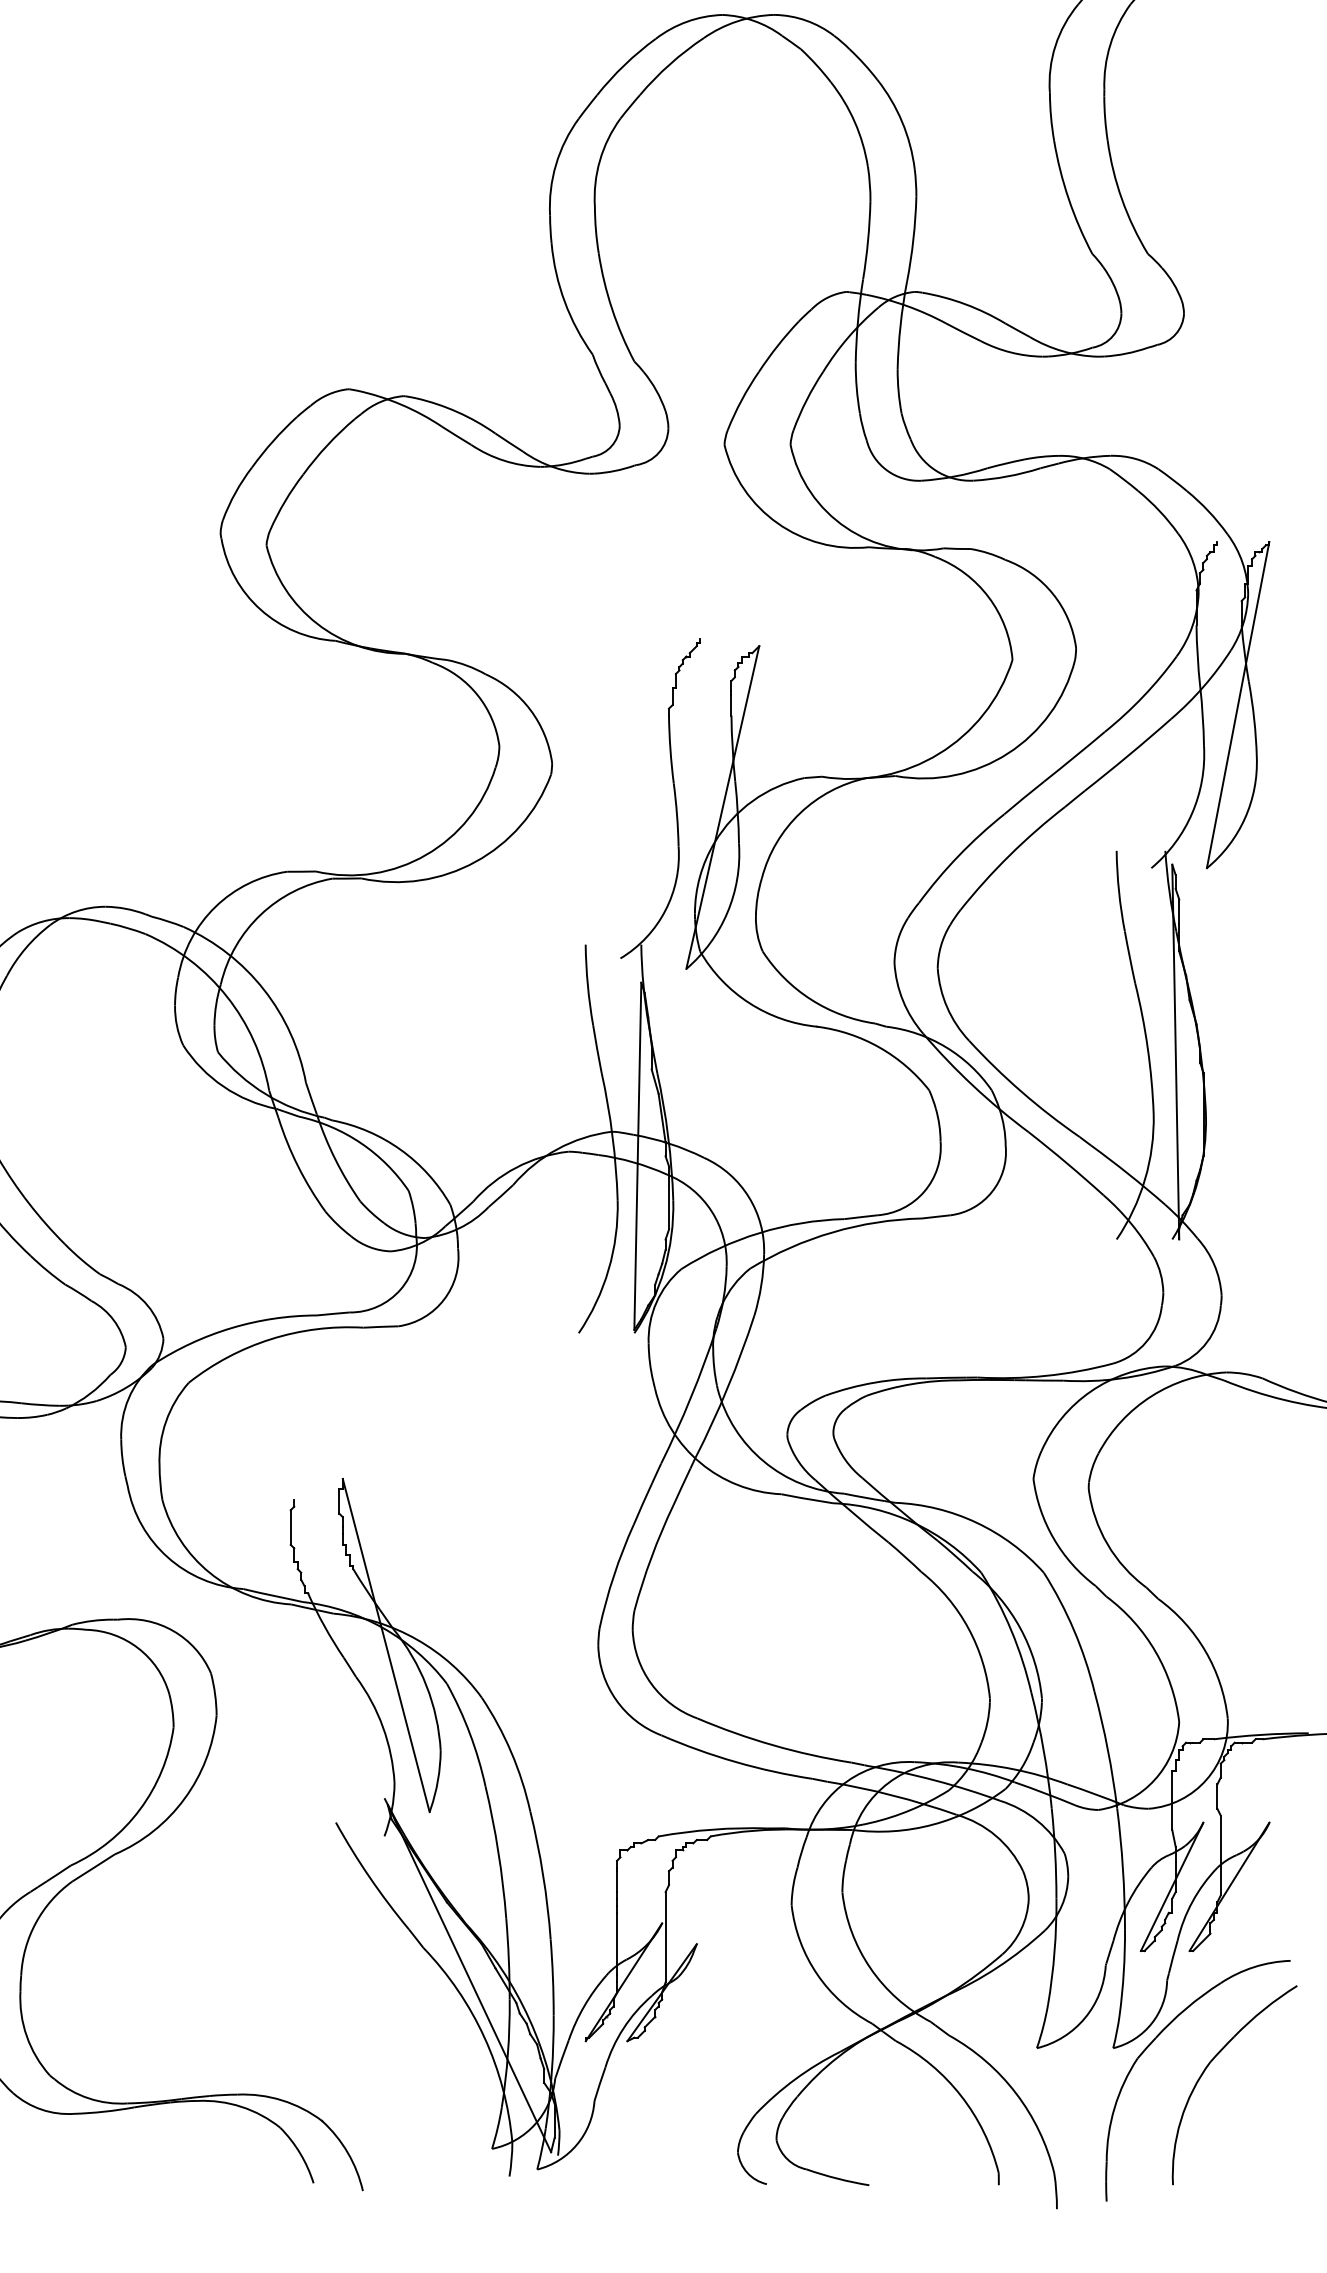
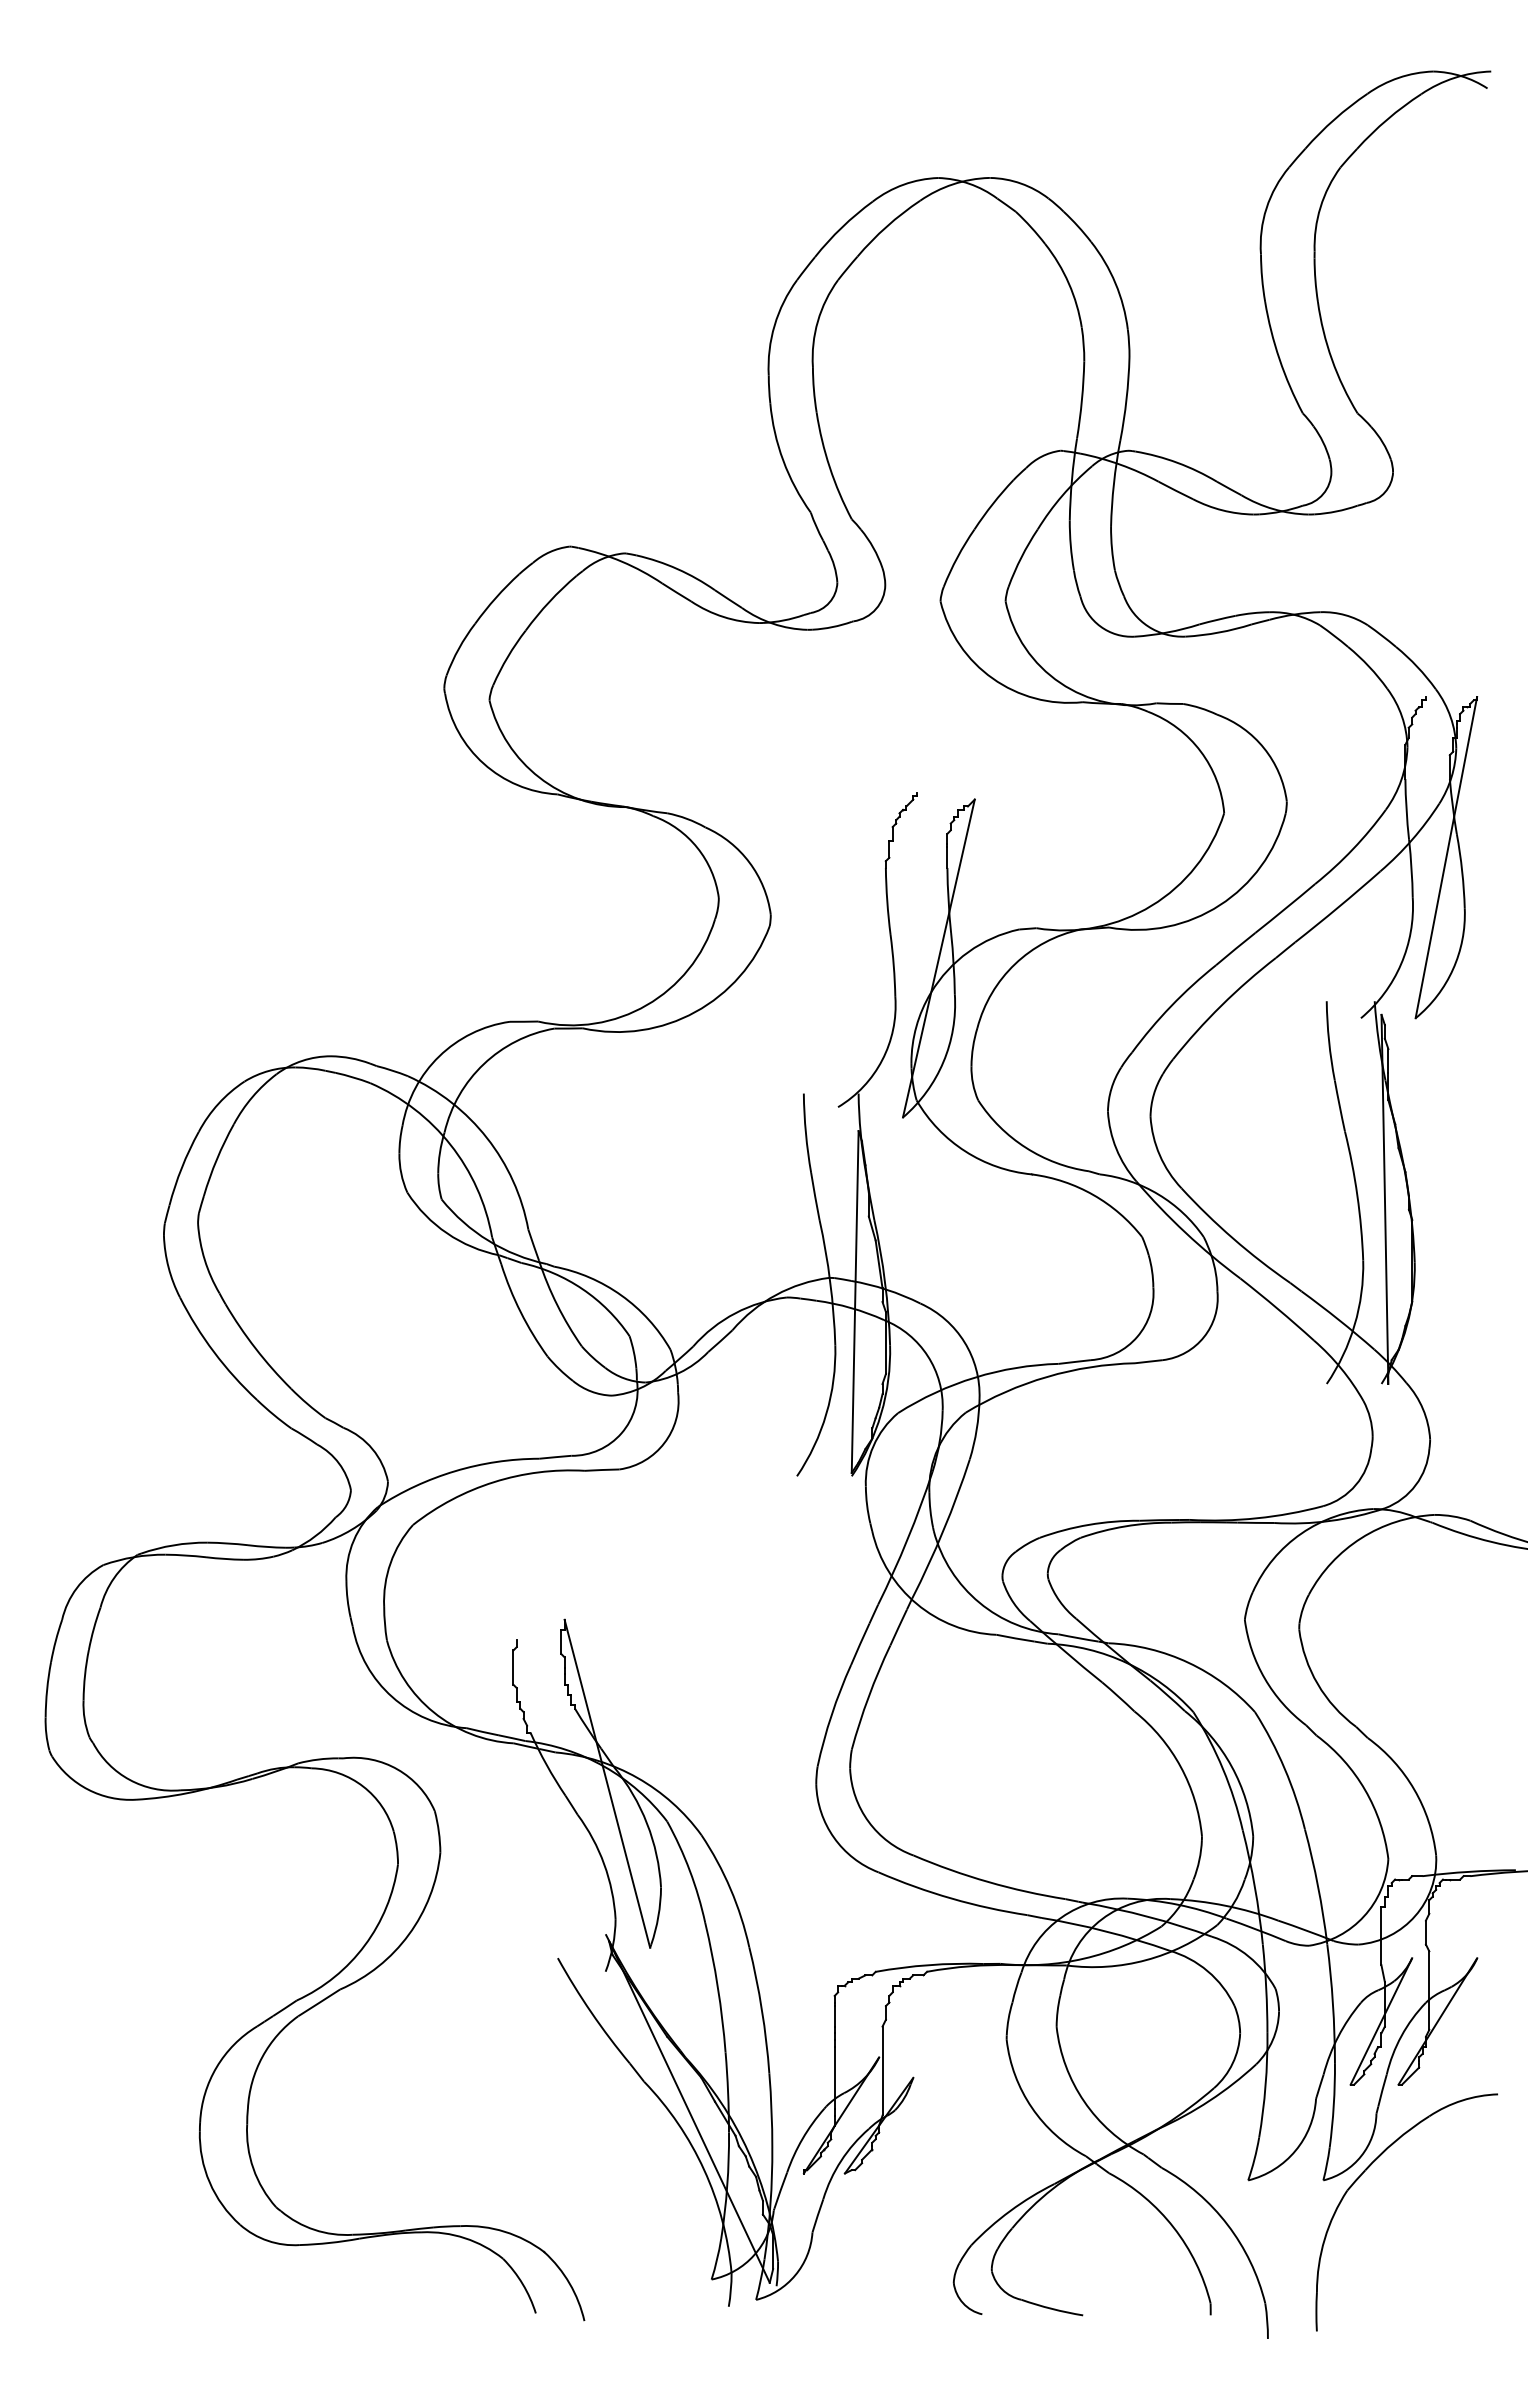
part: (1207, 2067) -> (1416, 2199), removed

